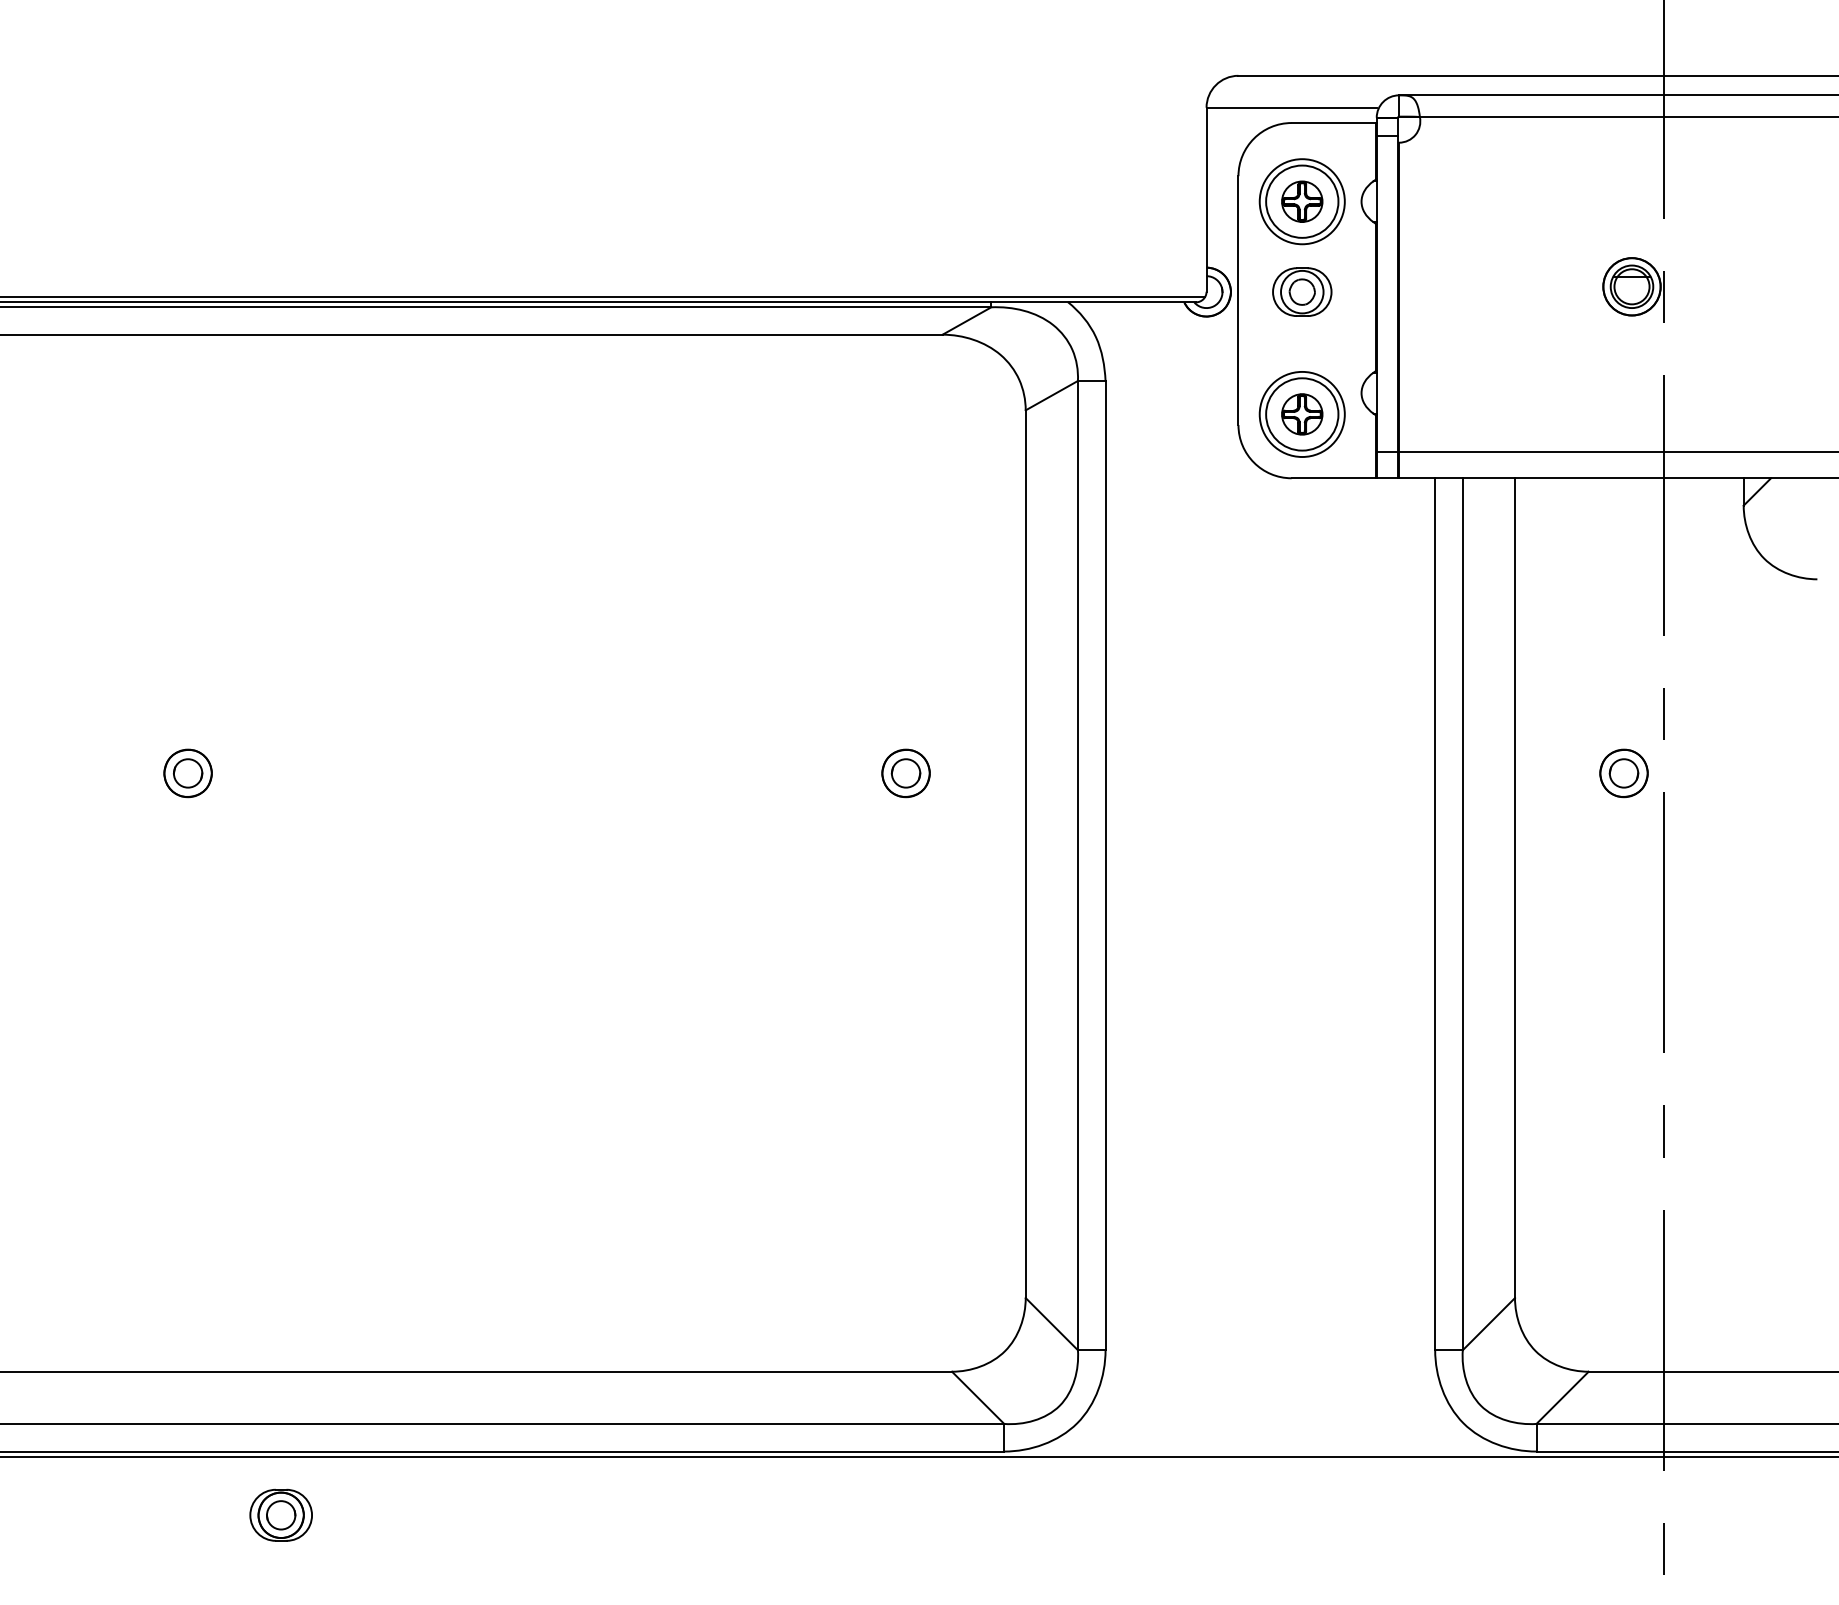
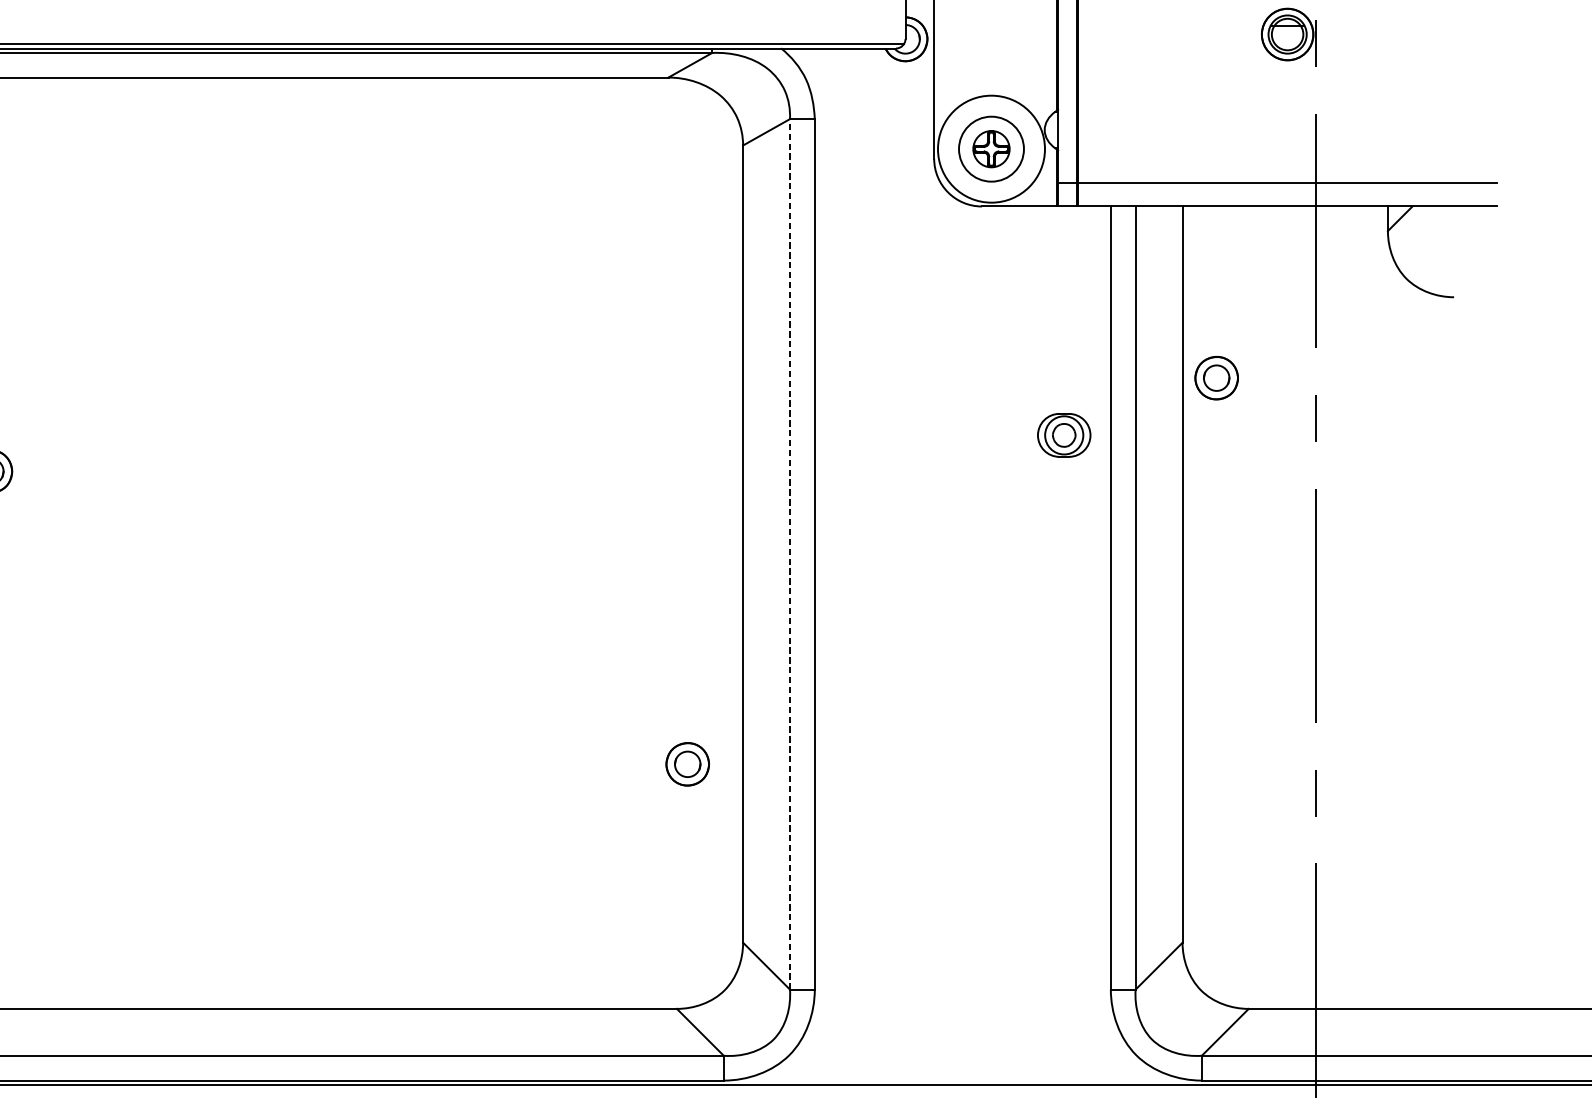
part: (1302, 291) -> (1064, 434), moved
circle: (1301, 414) -> (990, 149), size x1.4
part: (905, 773) -> (687, 764), moved
part: (1623, 773) -> (1216, 378), moved
line: (1077, 865) -> (789, 554), solid -> dashed

